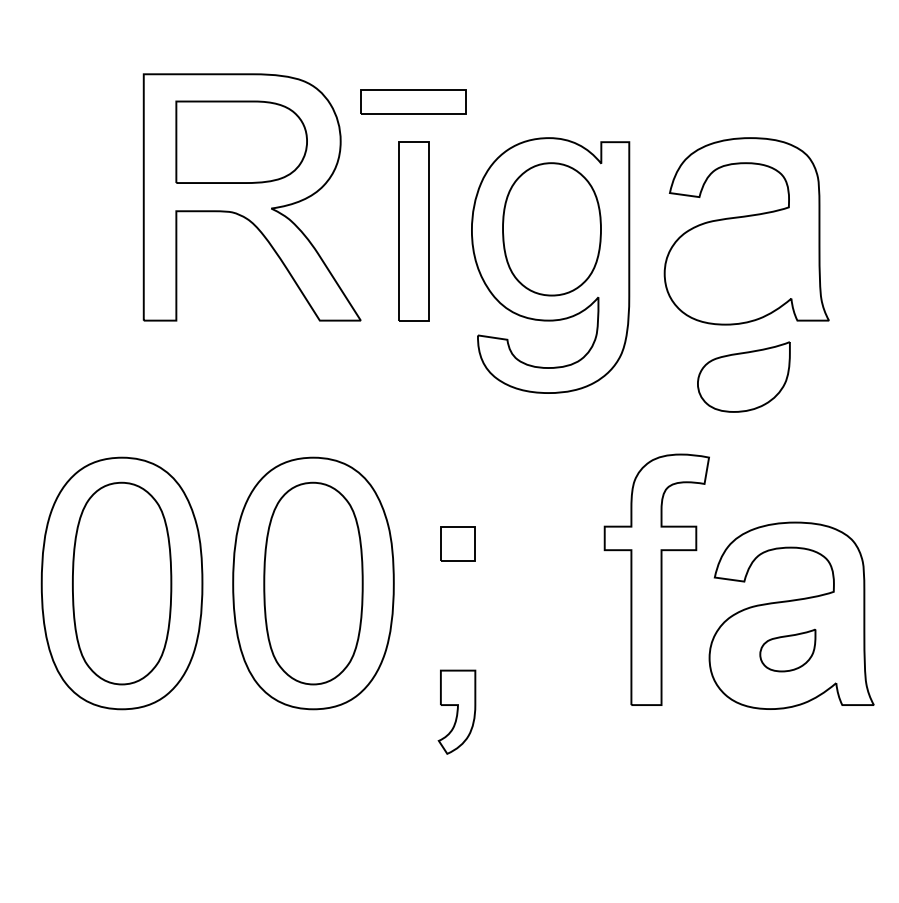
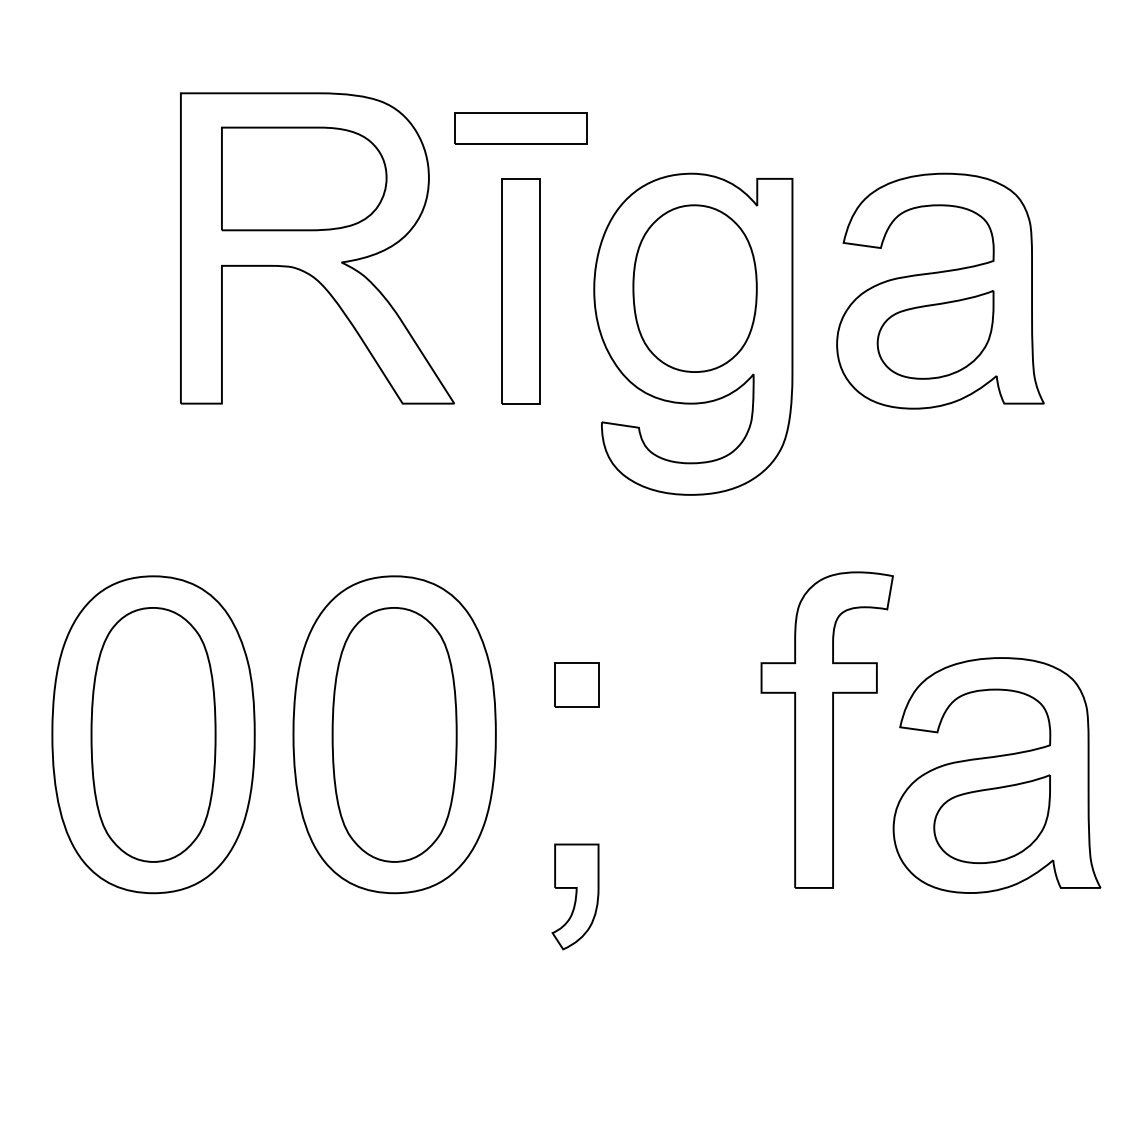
part: (743, 376) -> (935, 334), moved
part: (787, 650) -> (991, 819), size x1.67

